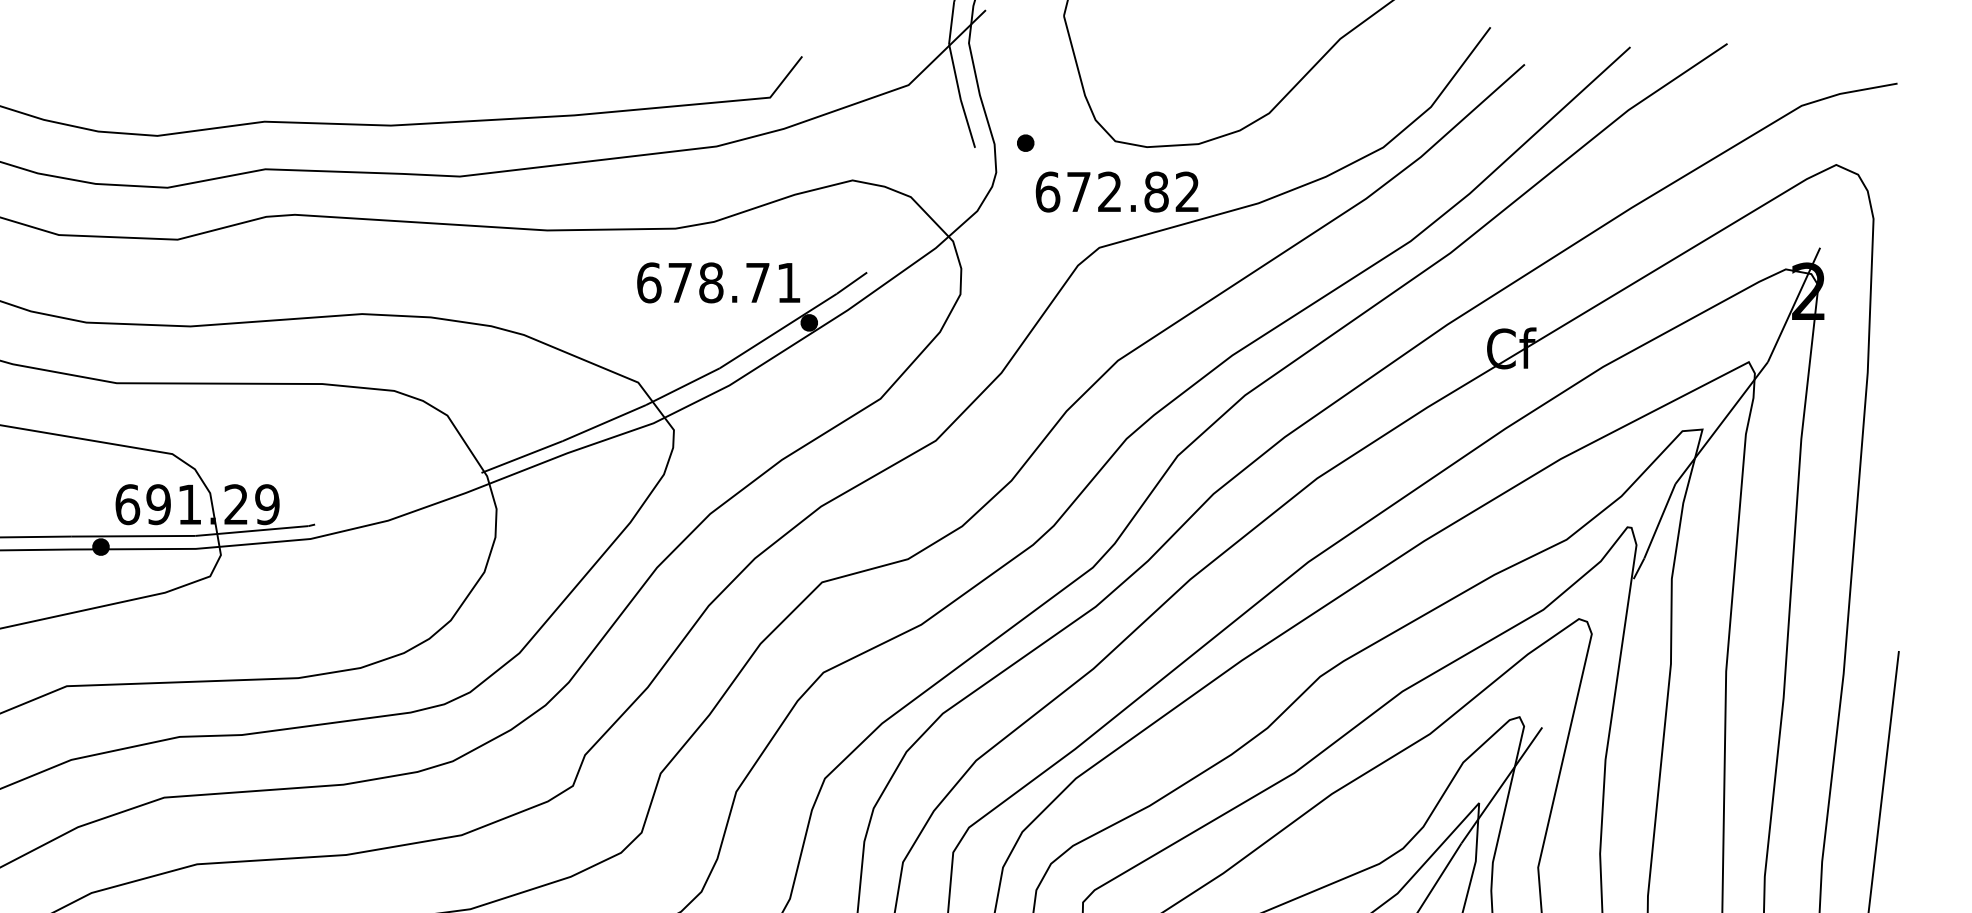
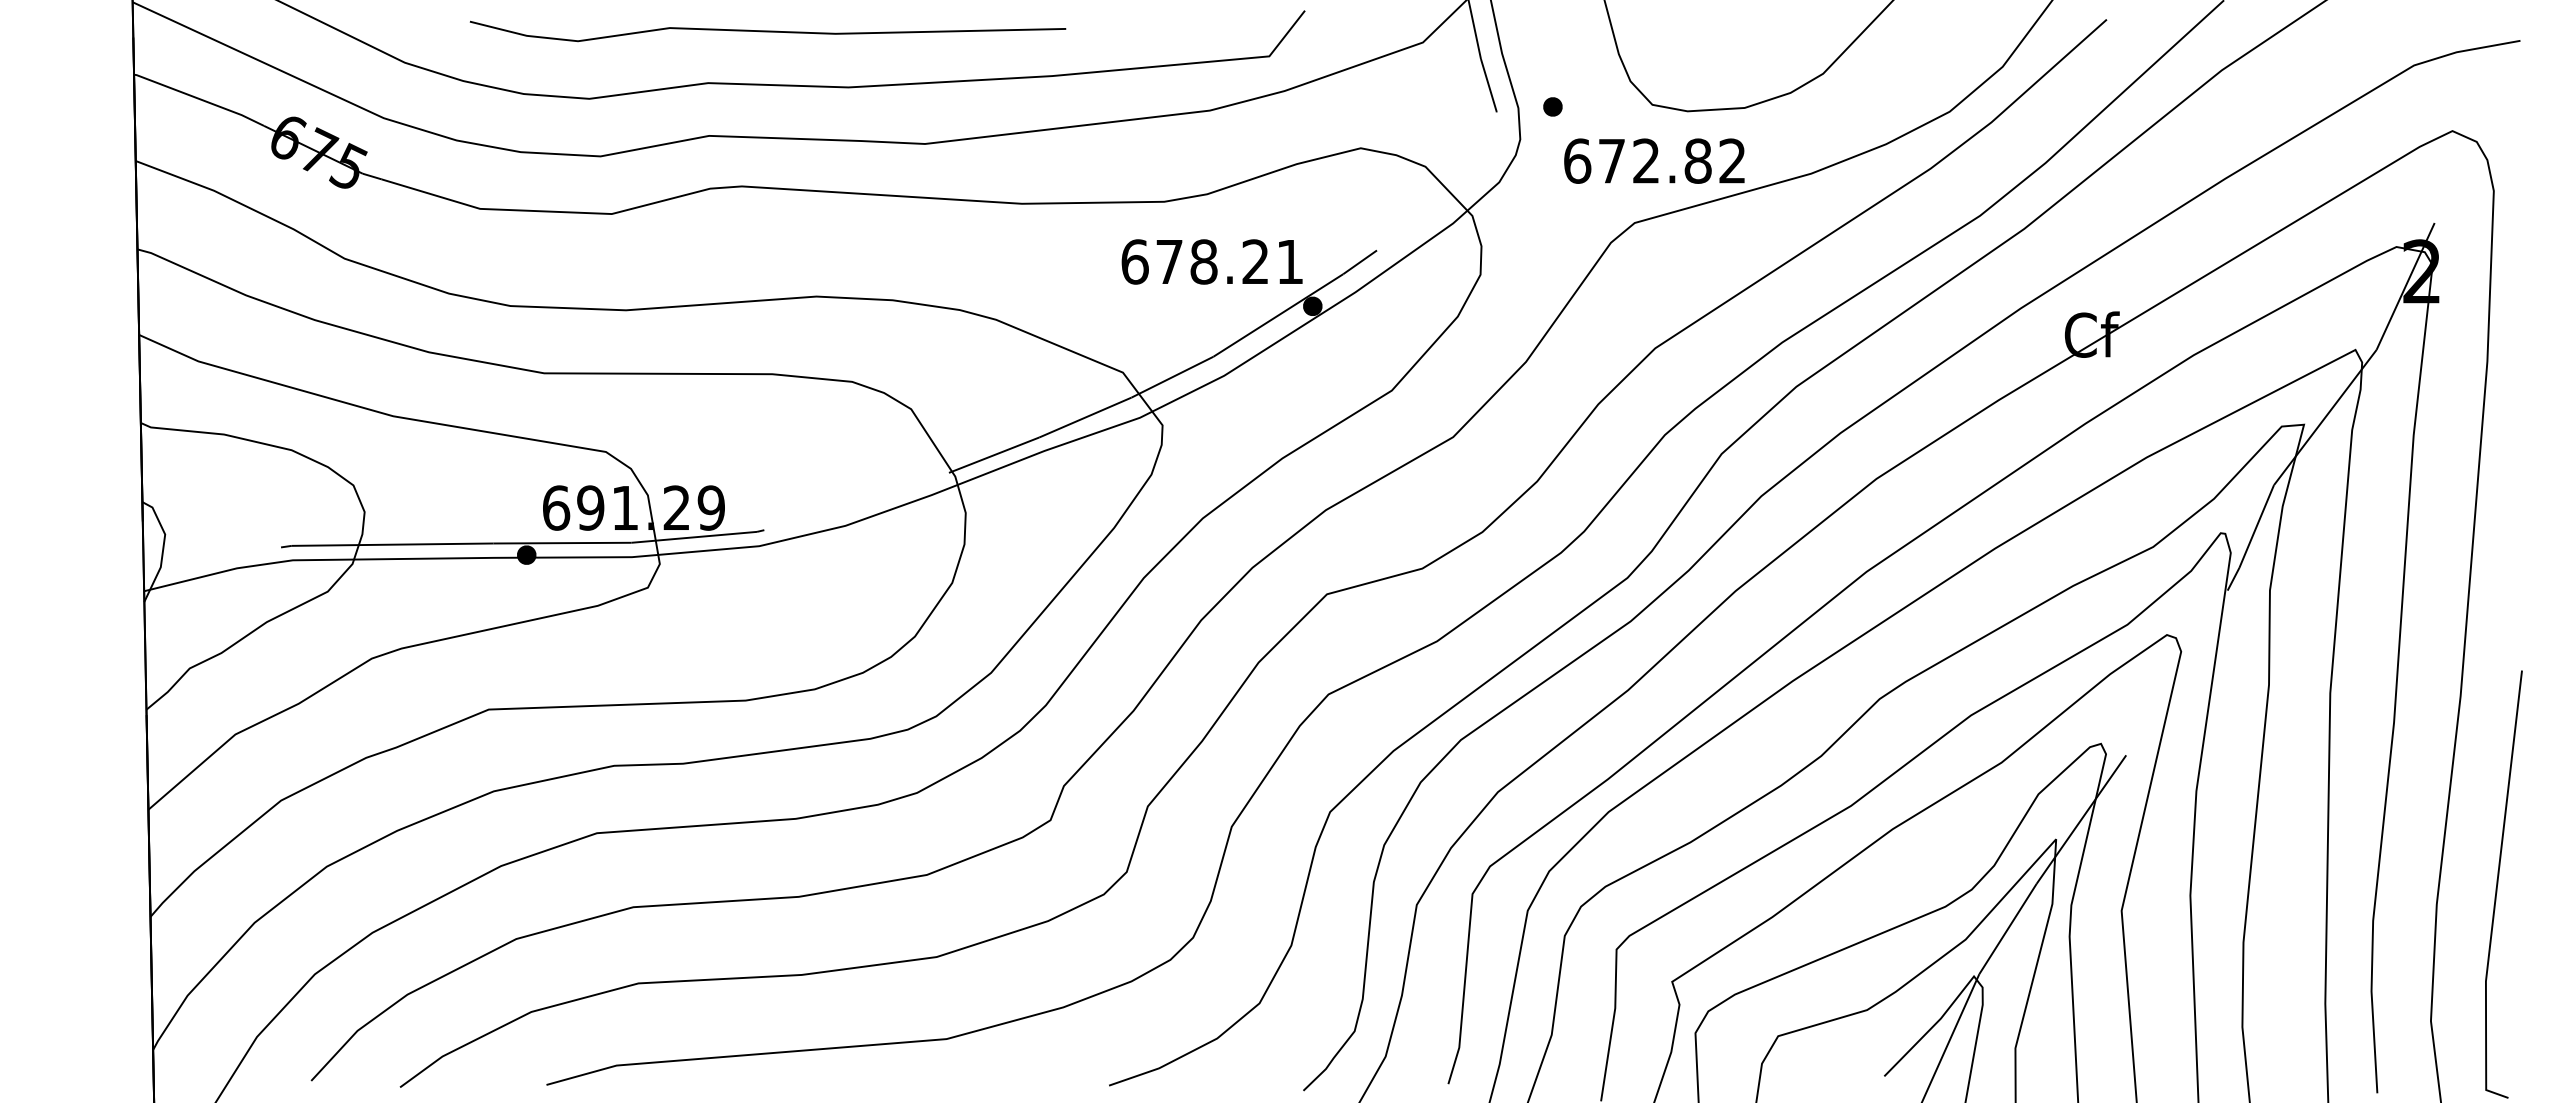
curve: (317, 75) -> (767, 31), added
text: (757, 282) -> (1255, 261), 678.71 -> 678.21

